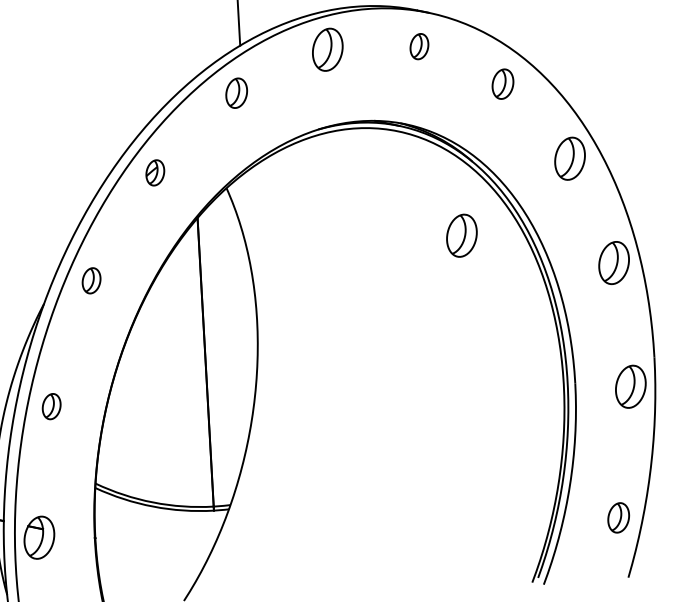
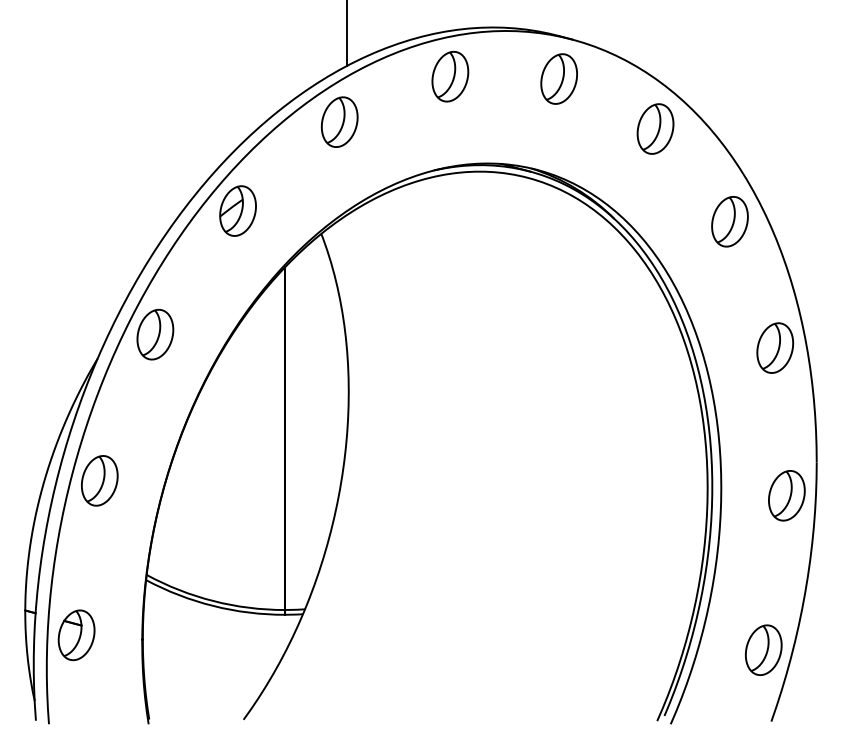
part: (418, 46) -> (558, 78), size x1.67
part: (502, 83) -> (655, 128), size x1.43
part: (236, 92) -> (339, 121), size x1.43
part: (154, 172) -> (237, 210), size x1.67
part: (461, 235) -> (596, 305), removed
part: (91, 280) -> (155, 334), size x1.67
part: (51, 406) -> (99, 480), size x1.67
part: (618, 517) -> (763, 649), size x1.43

